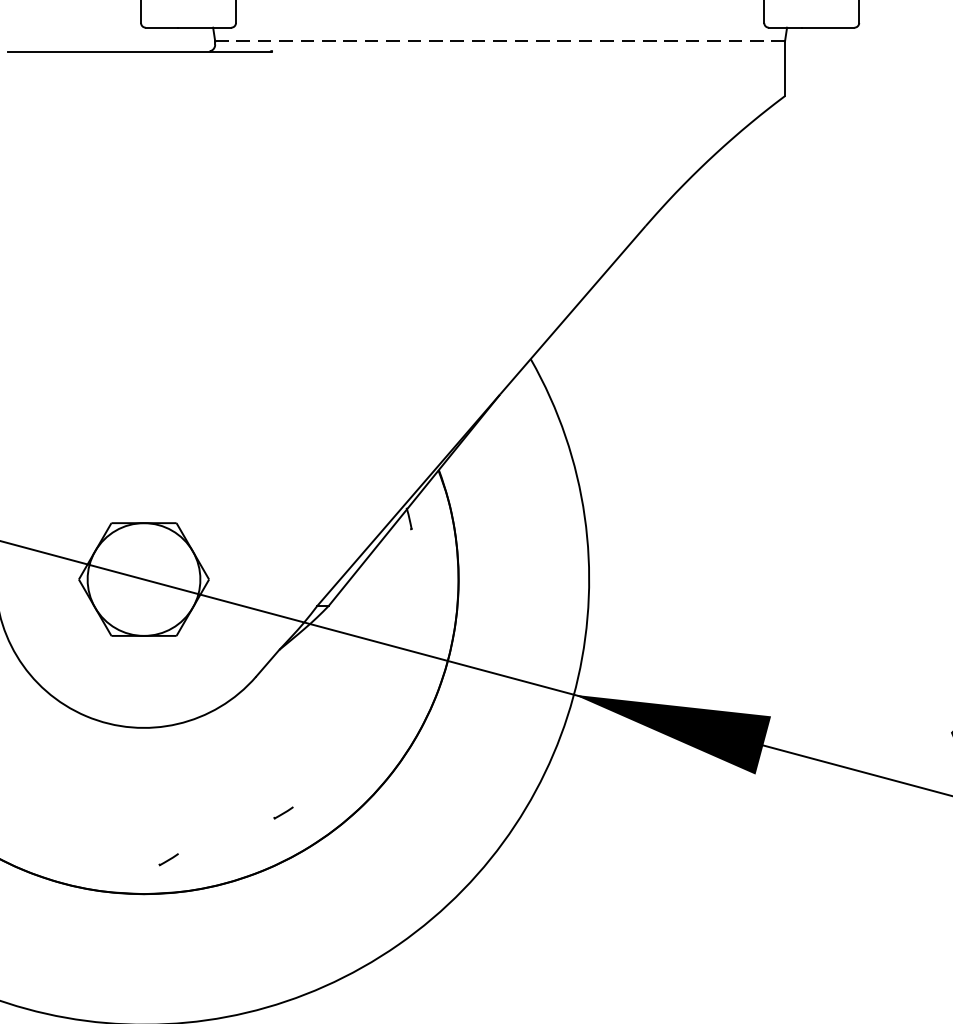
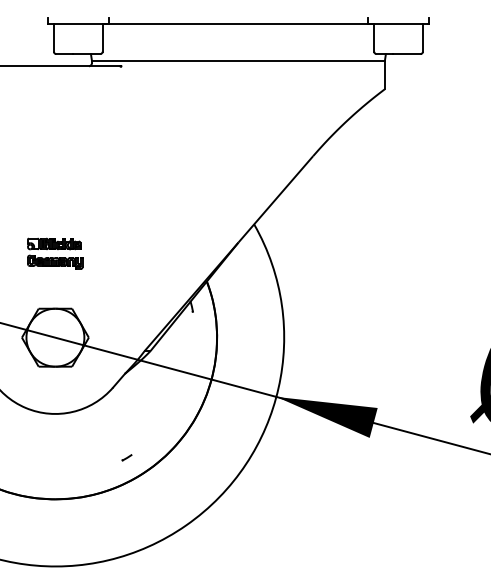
line: (498, 42) -> (237, 61), dashed -> solid
part: (144, 415) -> (55, 253), added
part: (167, 859) -> (67, 481), removed

